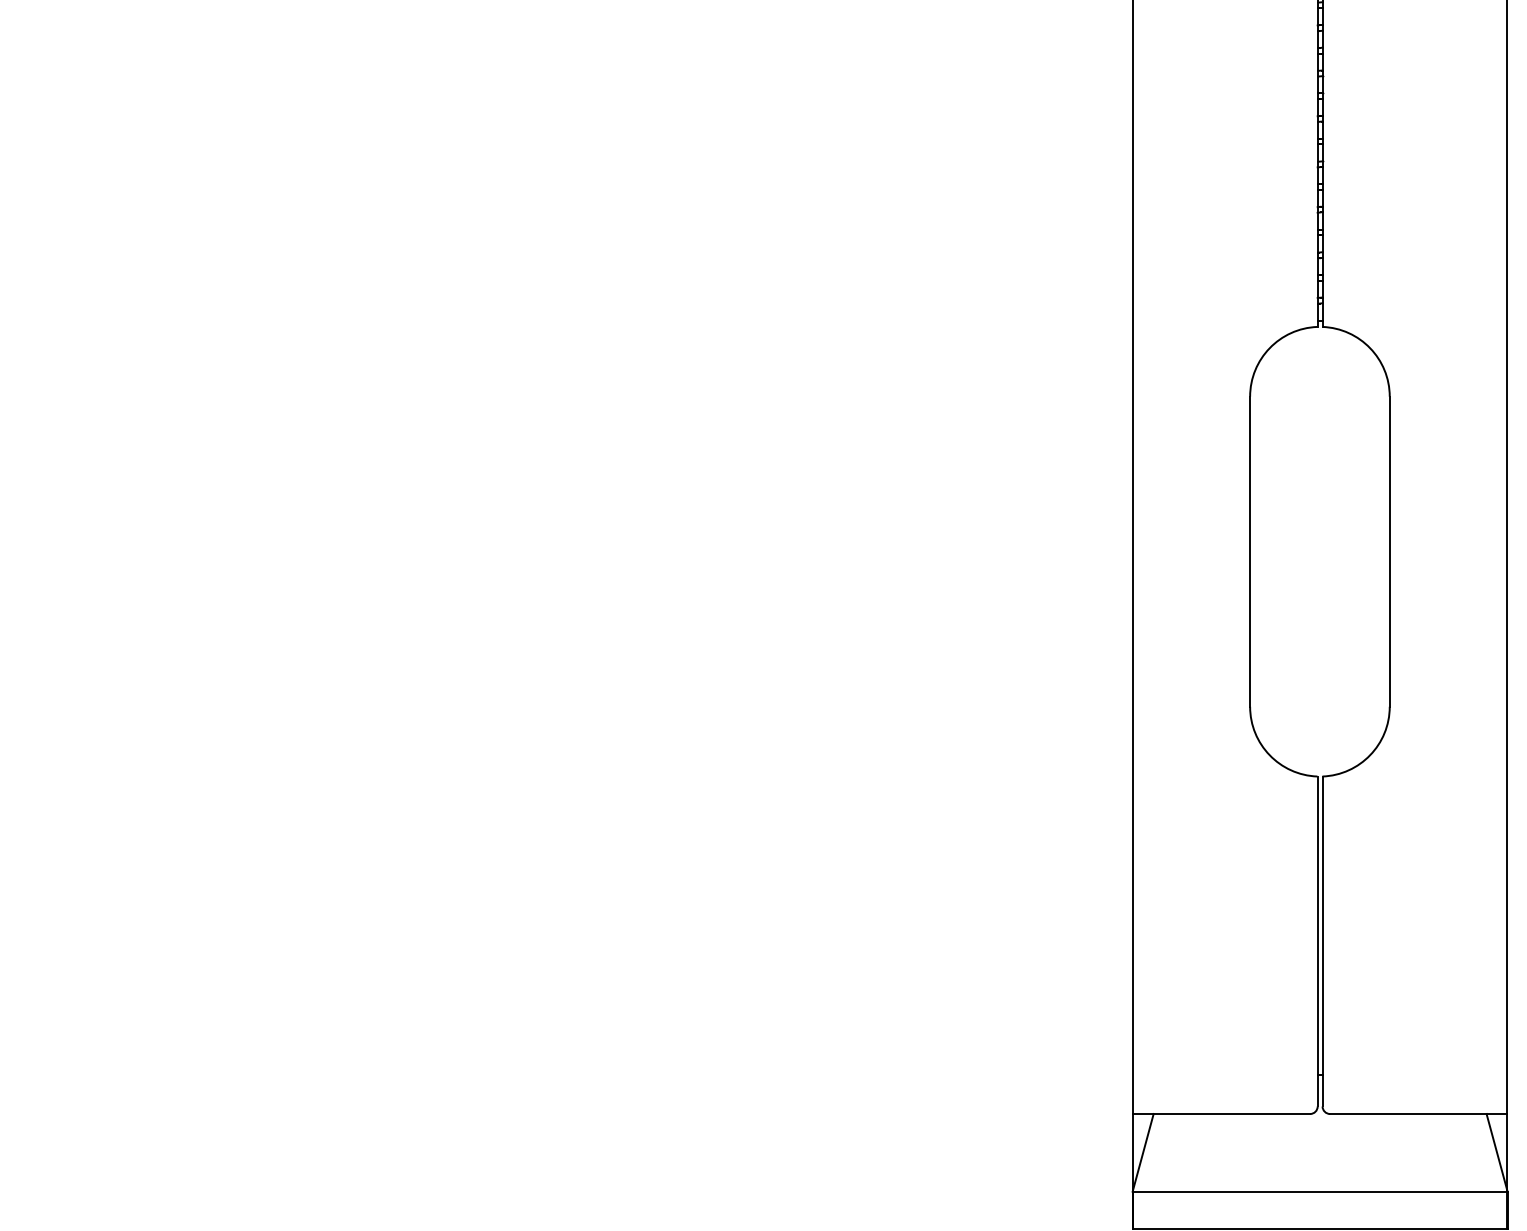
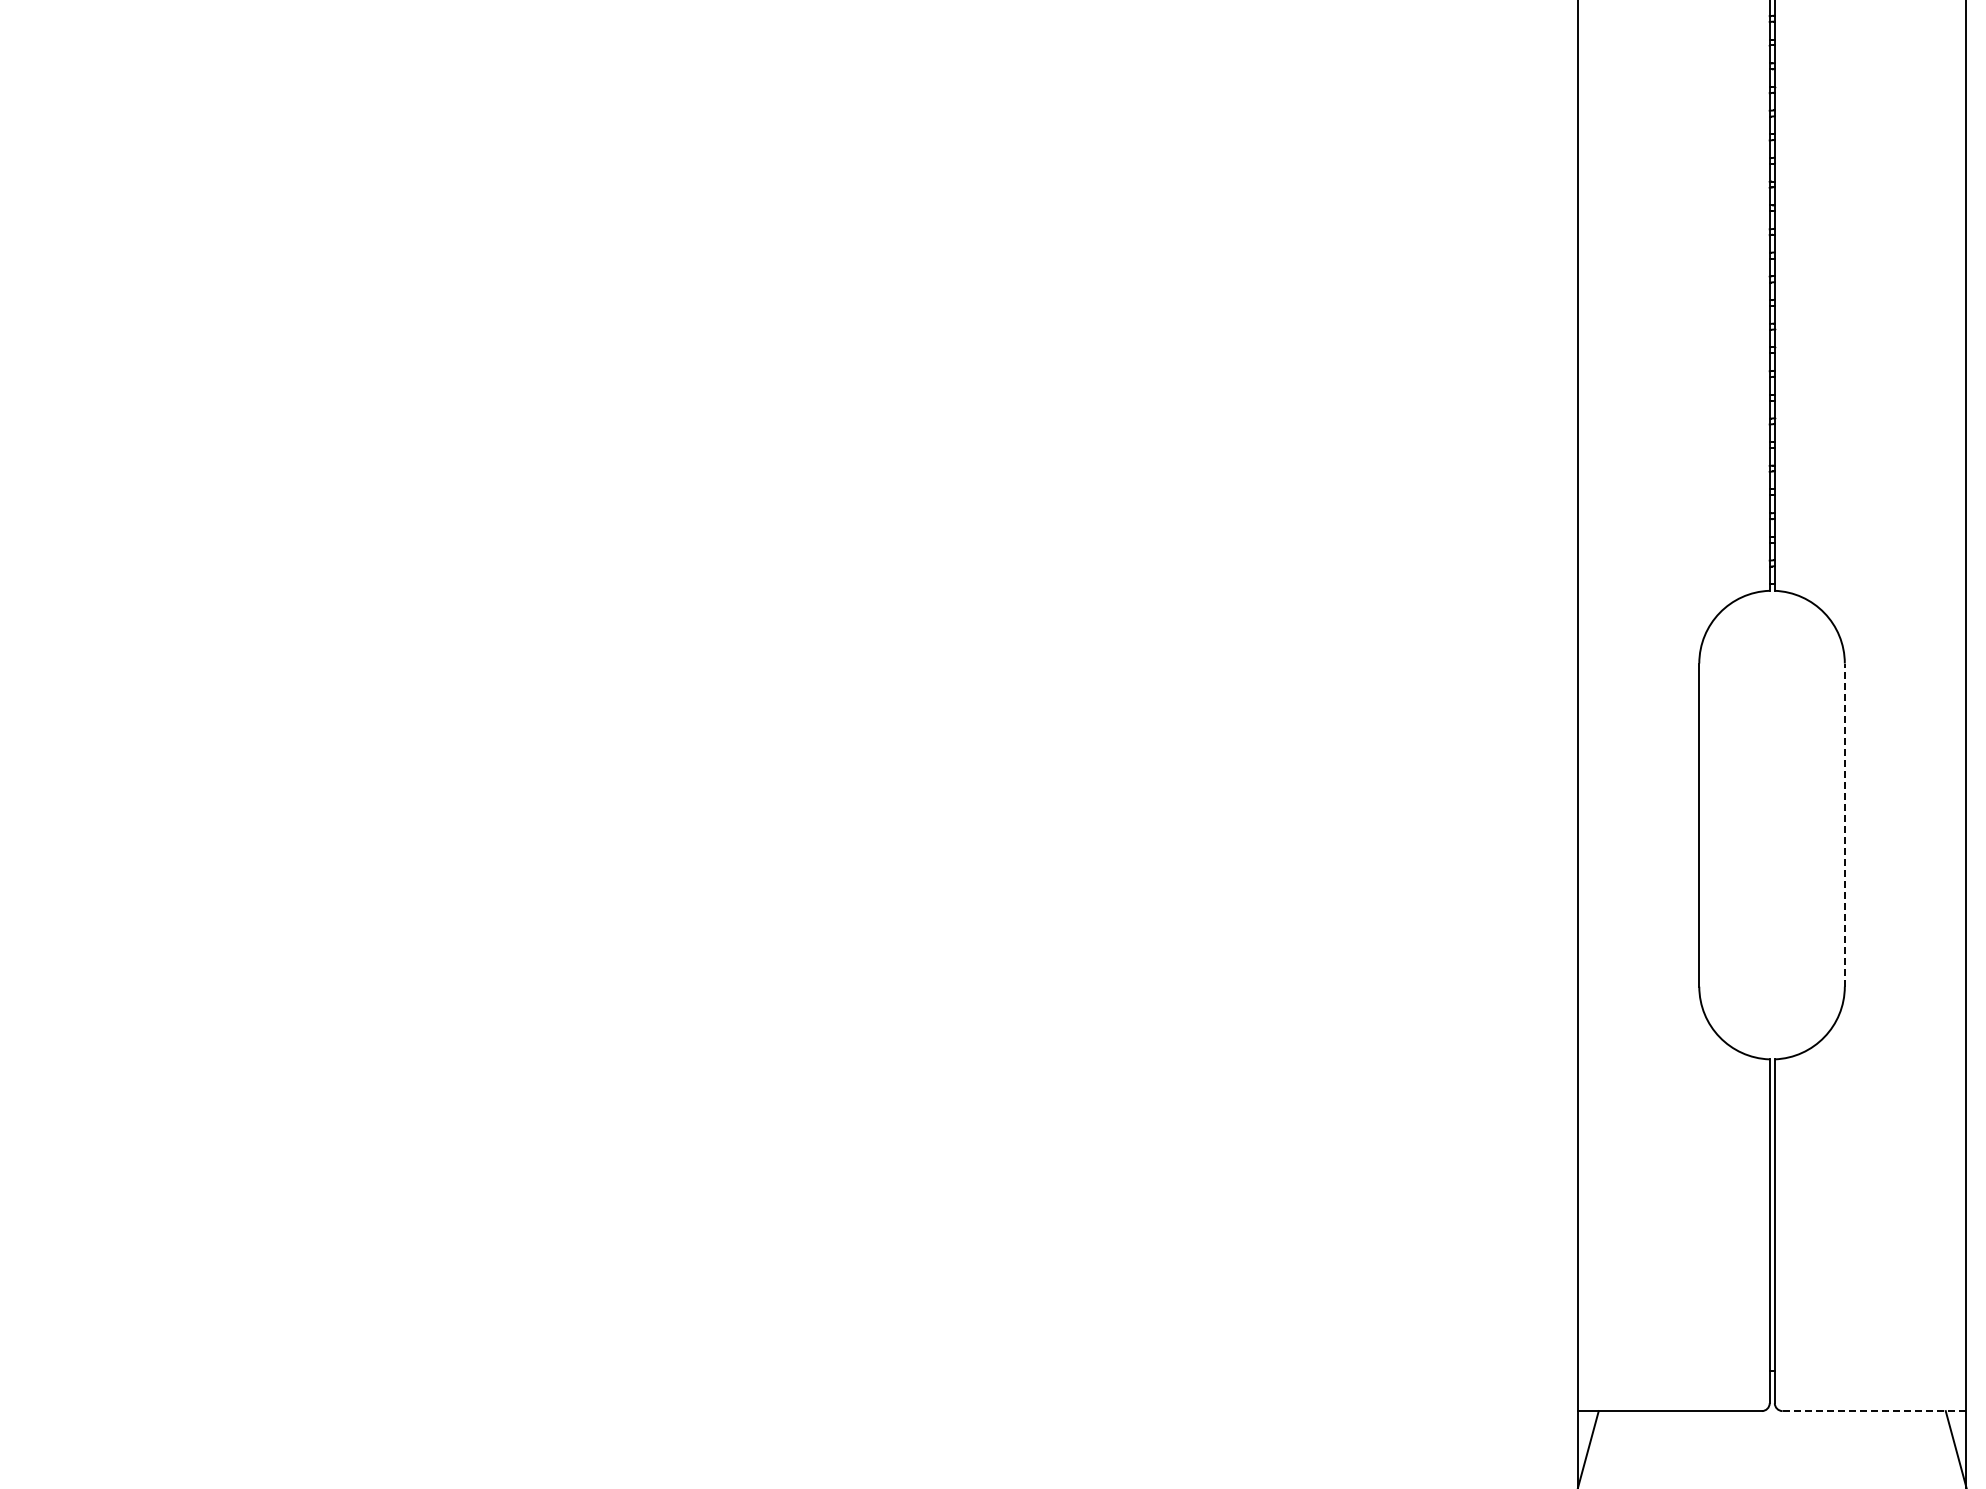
line: (1390, 552) -> (1845, 825), solid -> dashed
line: (1418, 1114) -> (1874, 1411), solid -> dashed

